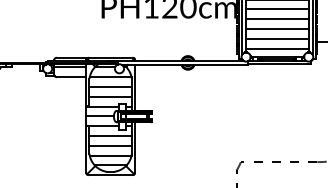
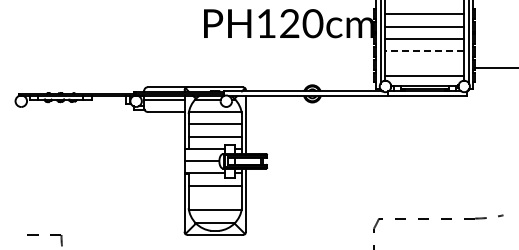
line: (277, 29) -> (424, 51), solid -> dashed
line: (277, 38) -> (424, 63), removed
line: (110, 146) -> (214, 198), removed

